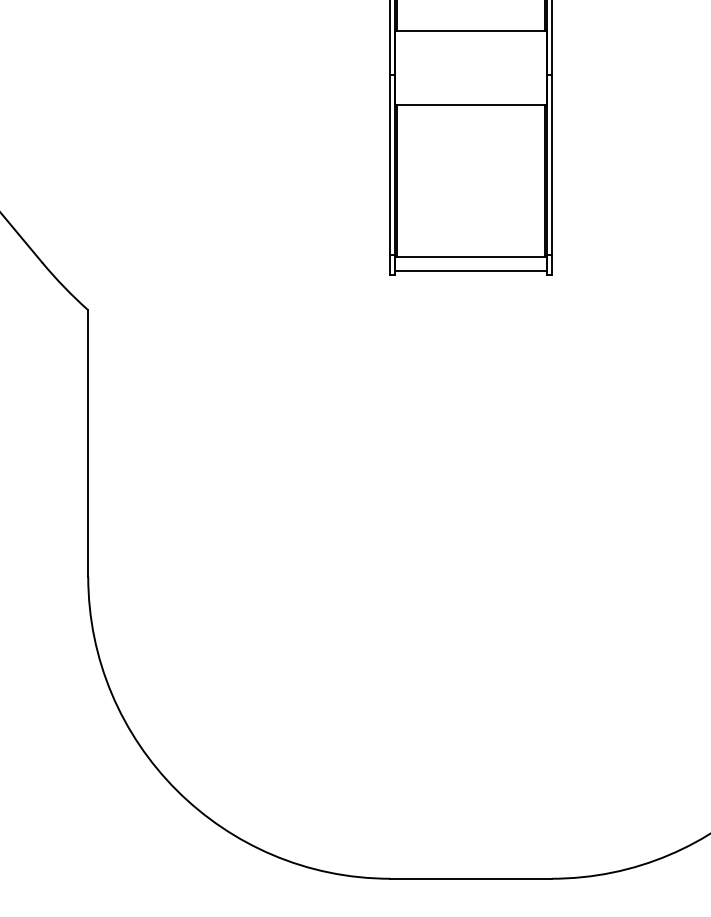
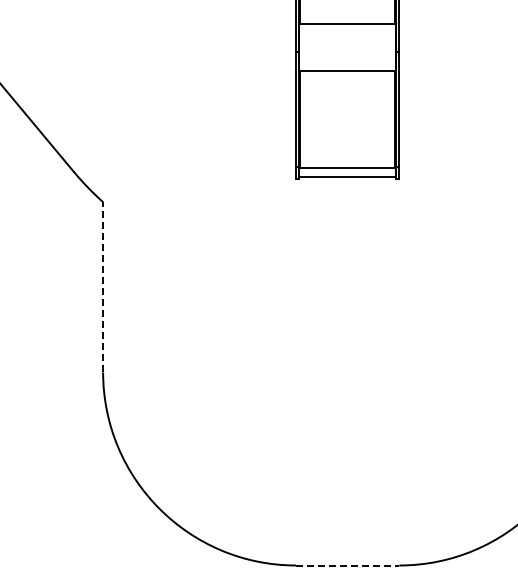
line: (88, 442) -> (103, 286), solid -> dashed
line: (470, 878) -> (347, 565), solid -> dashed

